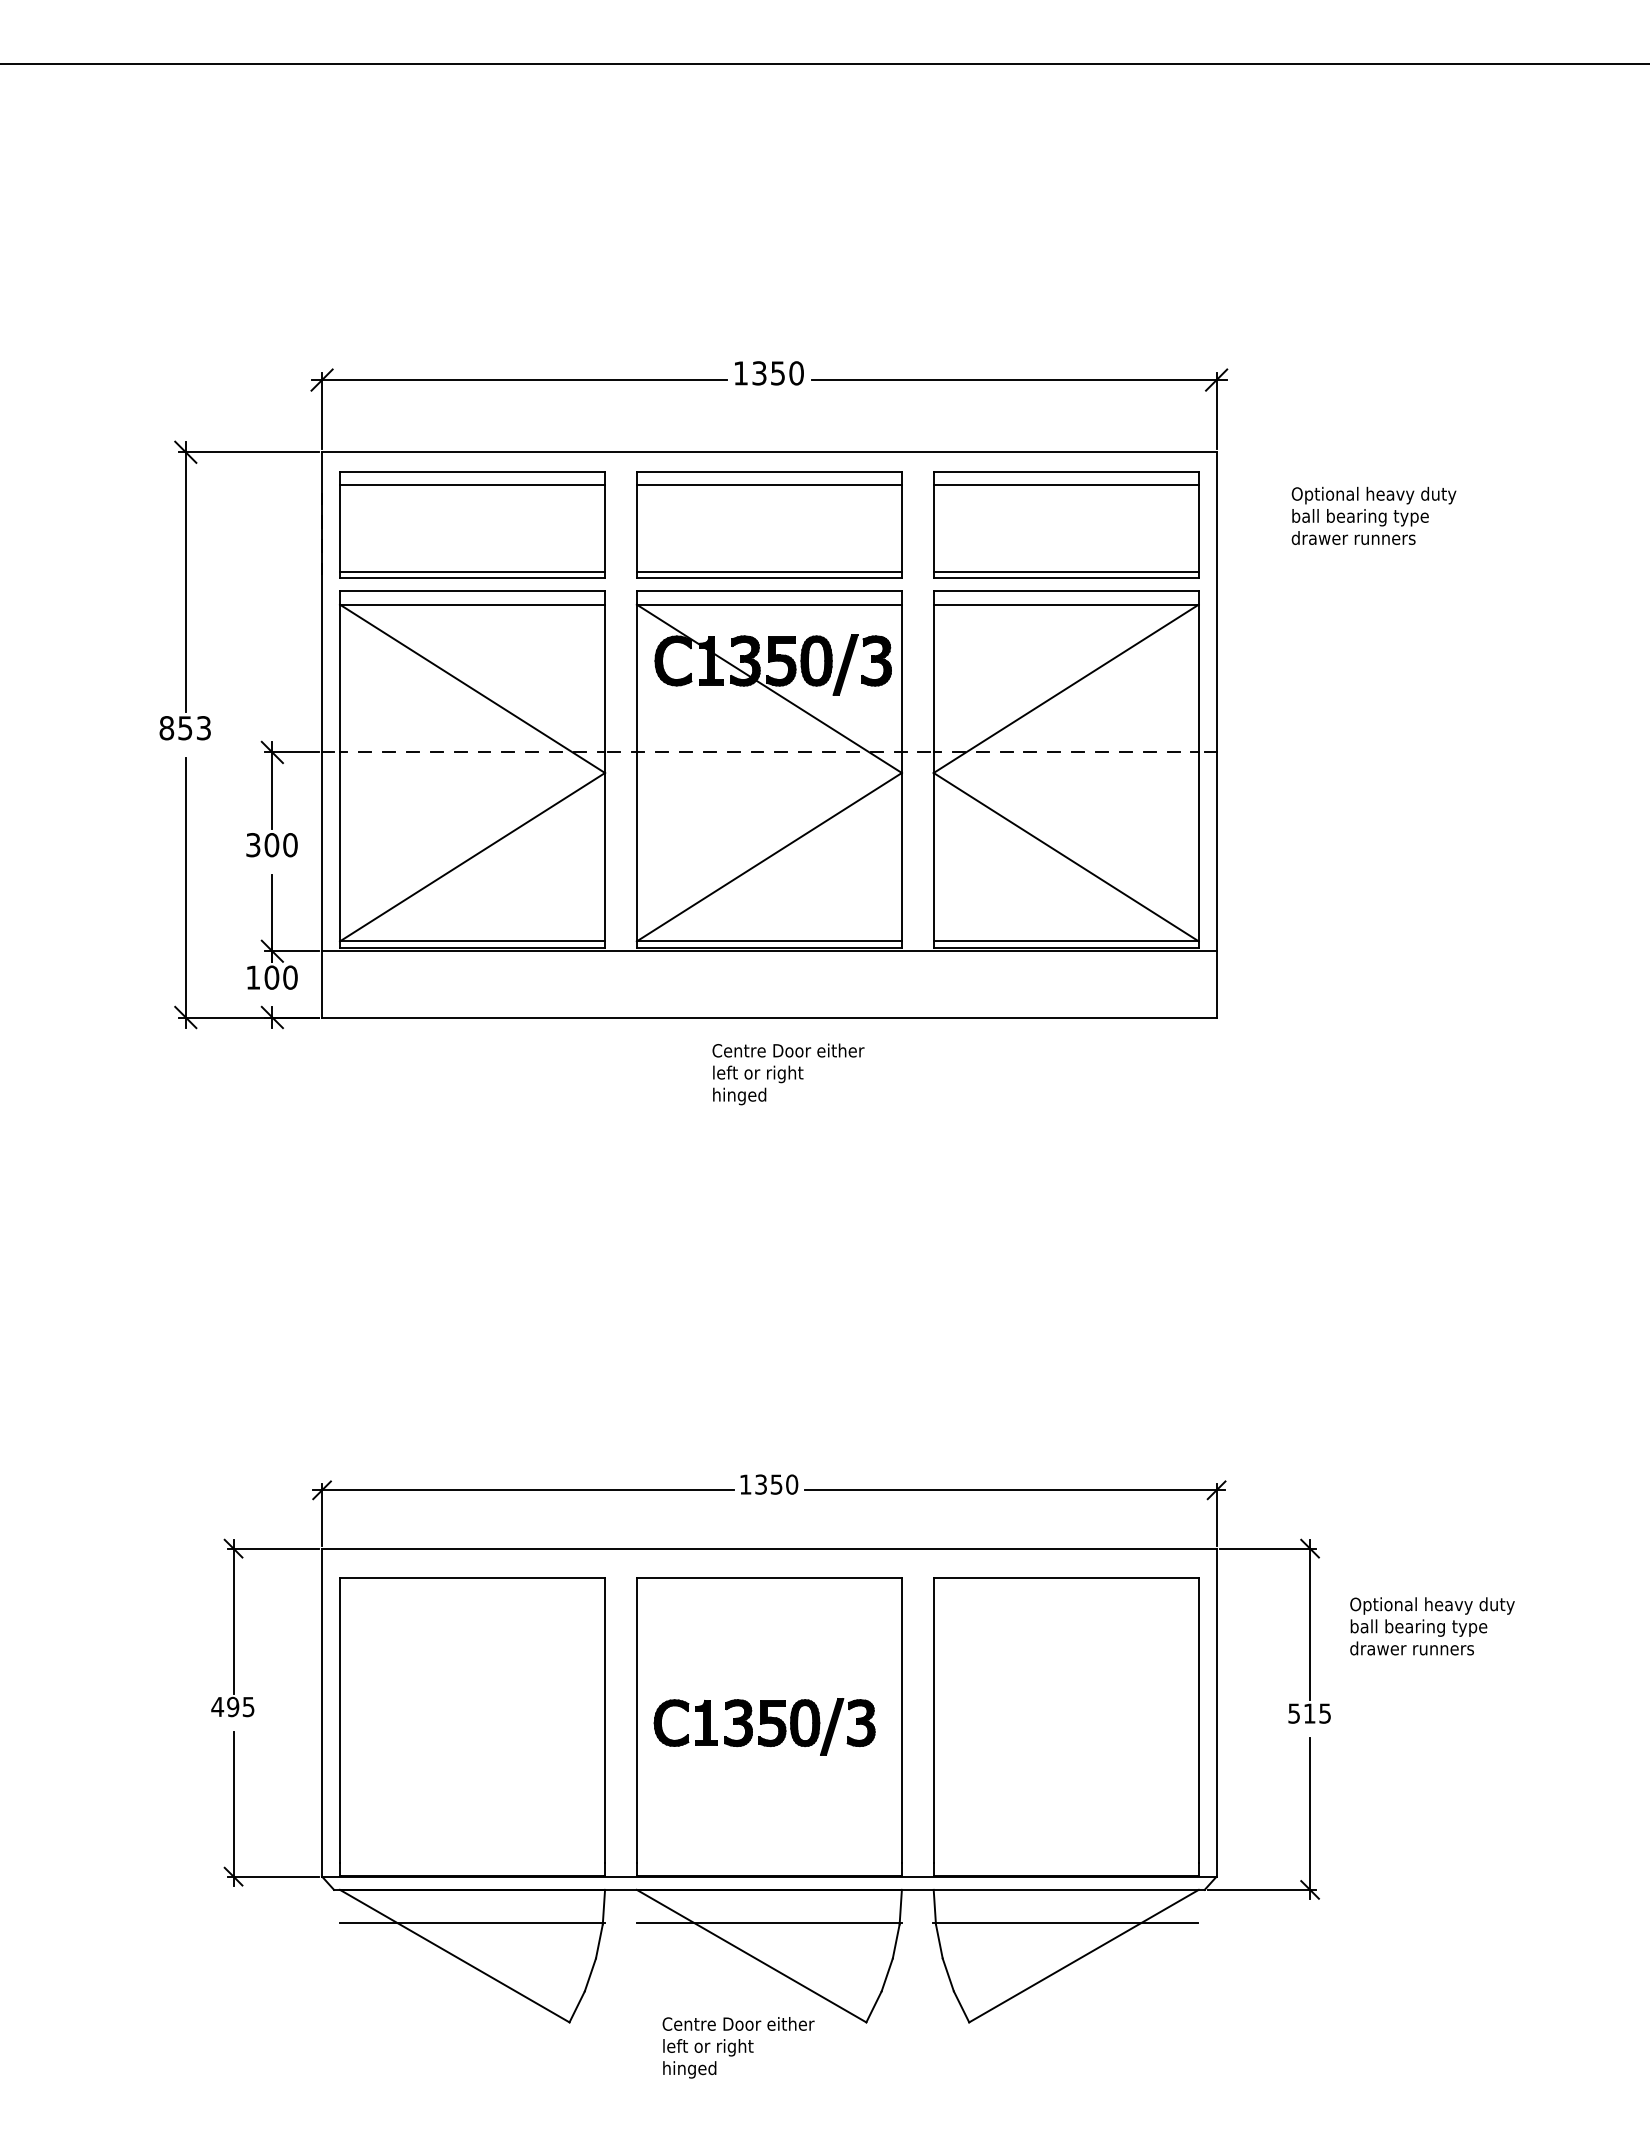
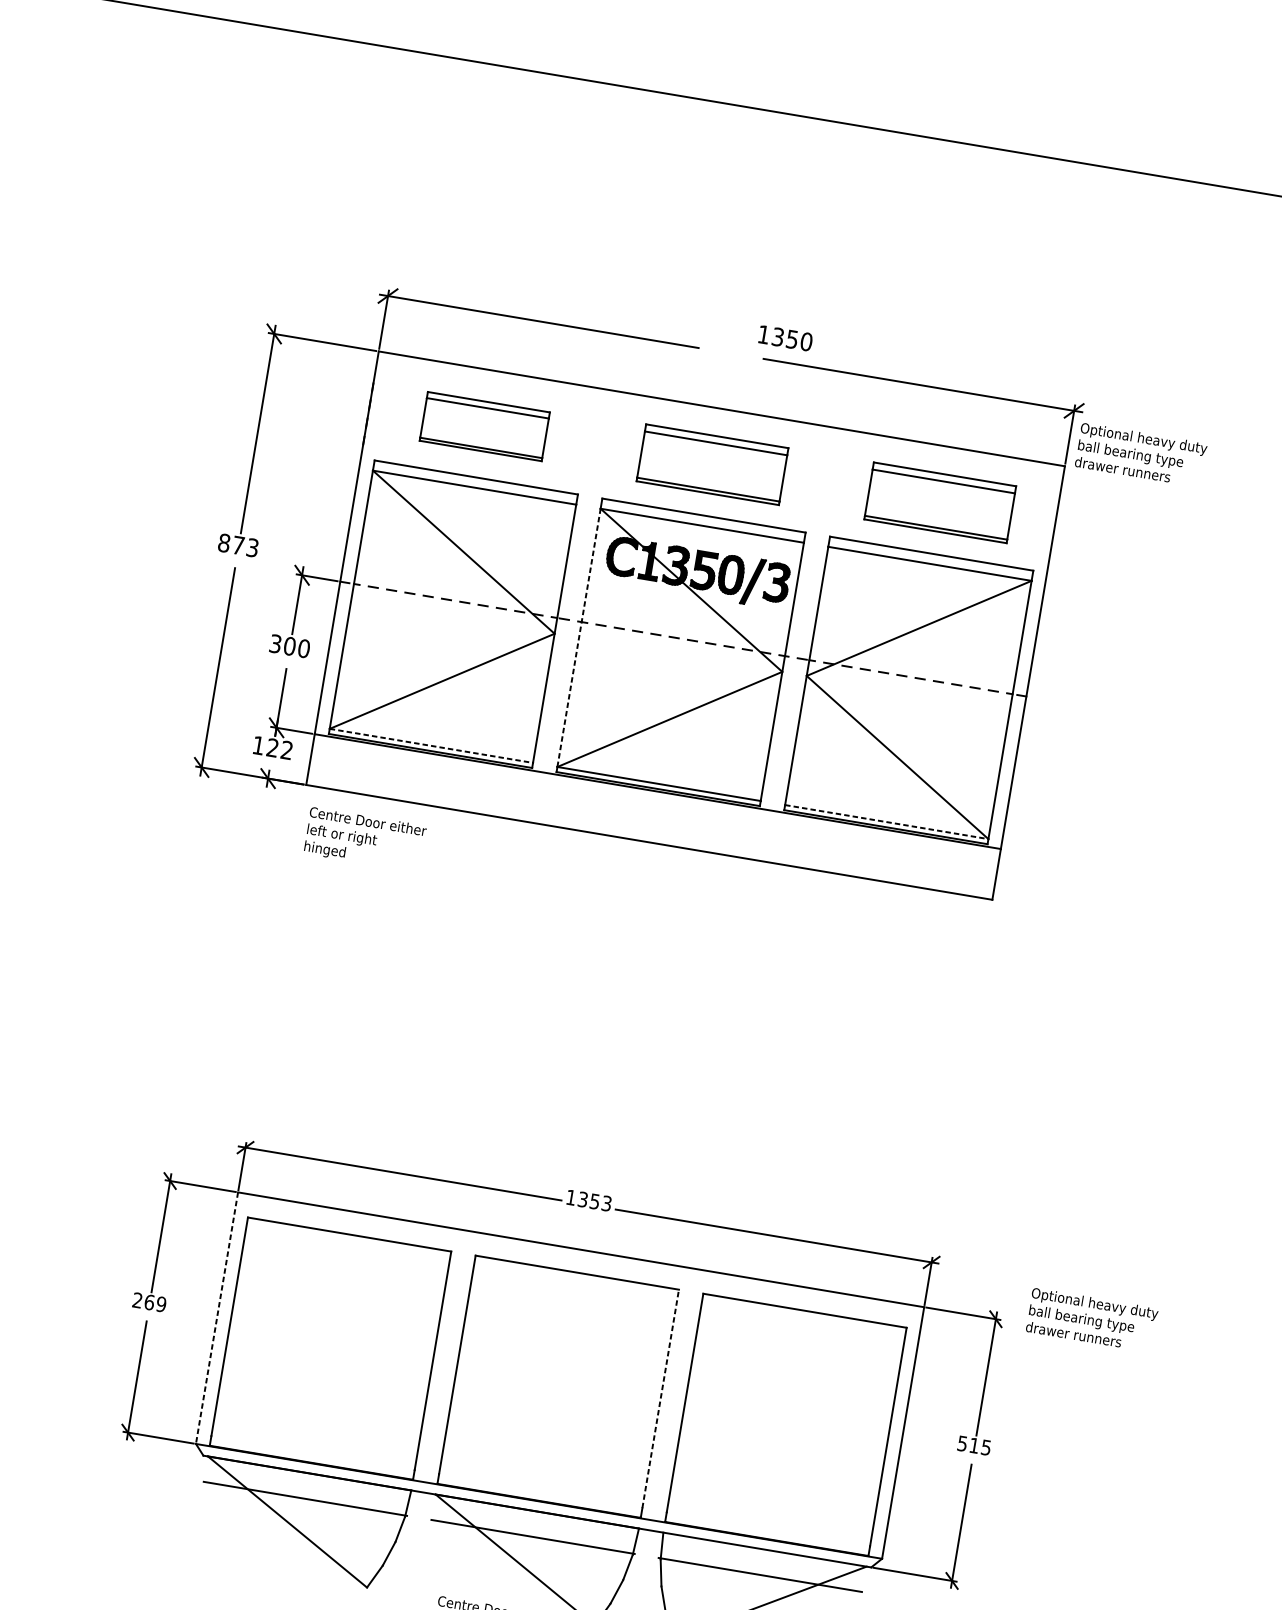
text: (769, 373) -> (785, 338), moved
text: (1373, 515) -> (1140, 454), moved
part: (472, 524) -> (484, 426), size x0.6
part: (769, 524) -> (712, 464), size x0.7
part: (1066, 524) -> (940, 502), size x0.7
text: (185, 728) -> (238, 545), 853 -> 873
line: (636, 772) -> (578, 637), solid -> dashed
line: (472, 941) -> (431, 745), solid -> dashed
line: (1066, 941) -> (886, 822), solid -> dashed
text: (280, 977) -> (279, 748), 100 -> 122
text: (788, 1074) -> (365, 839), moved
text: (792, 1484) -> (607, 1203), 1350 -> 1353
text: (1432, 1626) -> (1092, 1320), moved
text: (232, 1706) -> (149, 1301), 495 -> 269
line: (322, 1712) -> (217, 1318), solid -> dashed
line: (901, 1720) -> (660, 1398), solid -> dashed
part: (764, 1726) -> (554, 1385), removed

